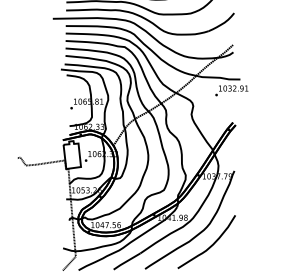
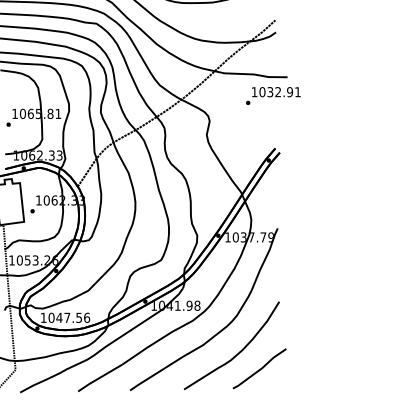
line: (223, 255) -> (259, 368), added

